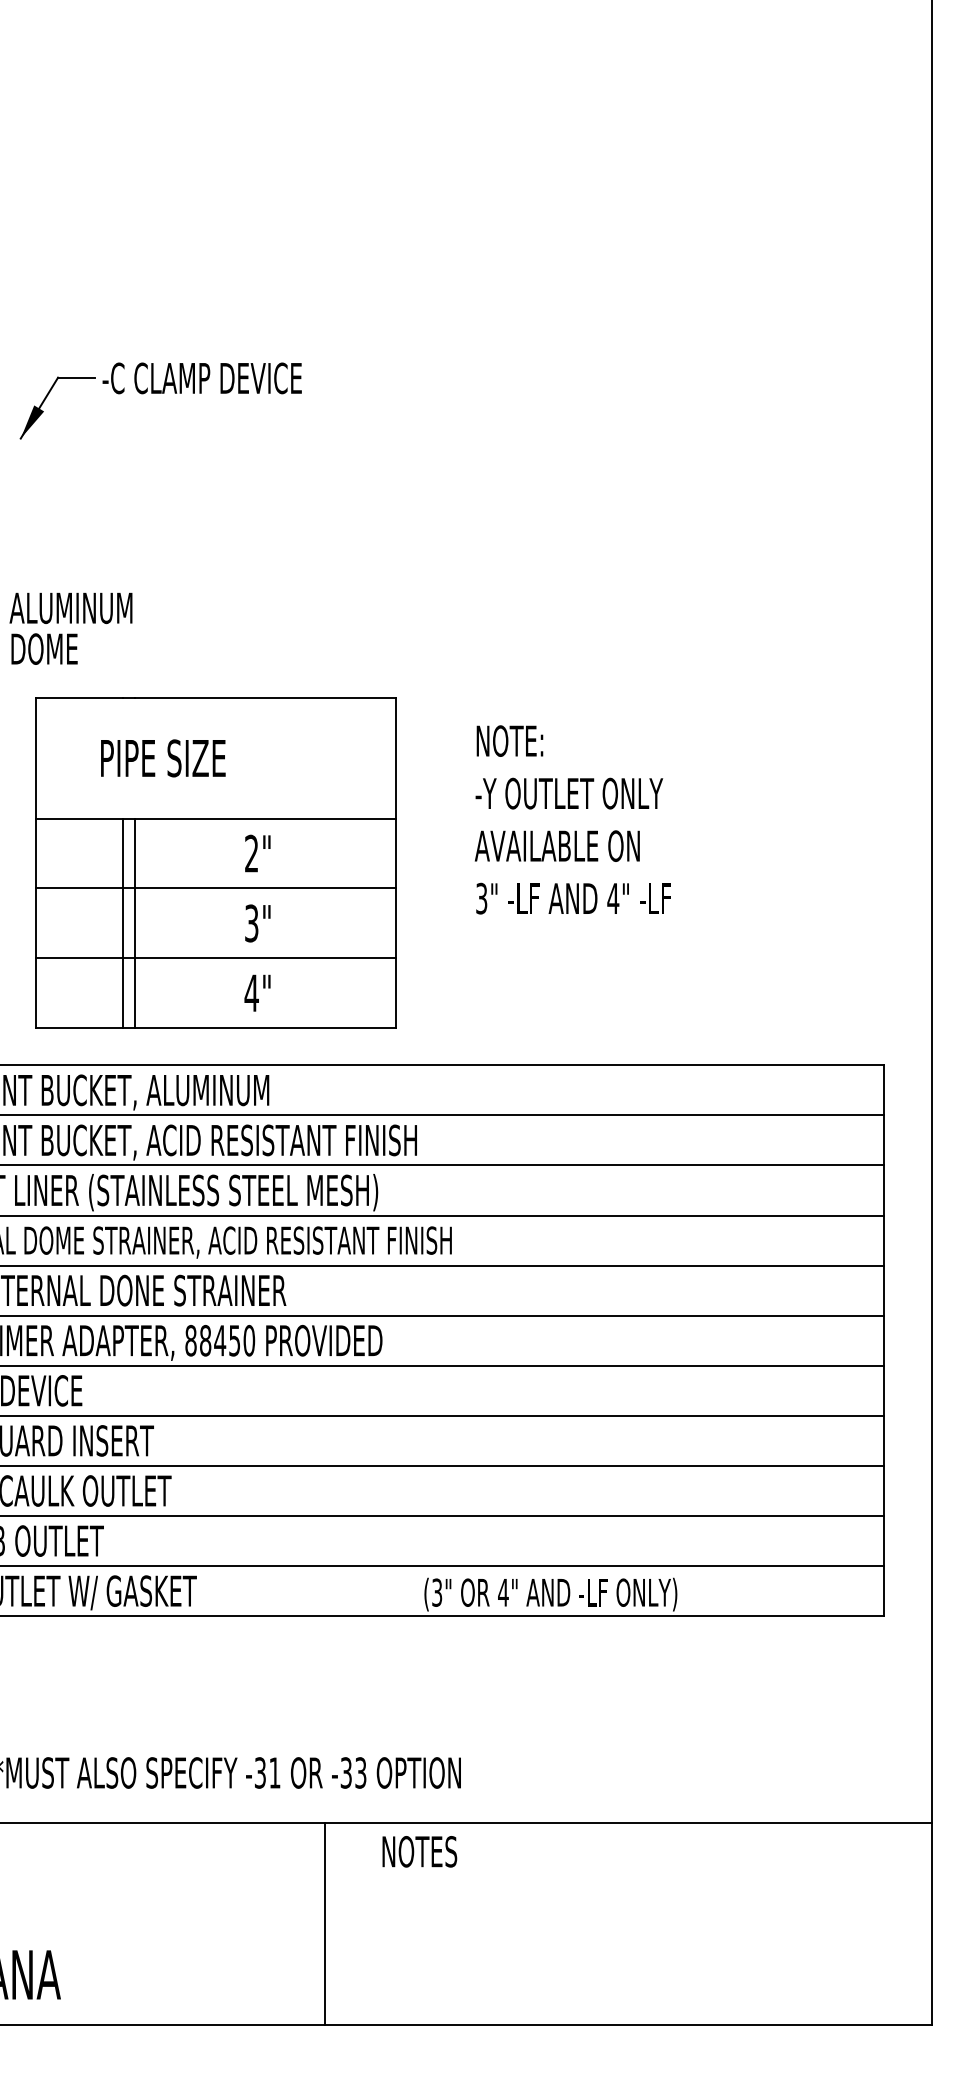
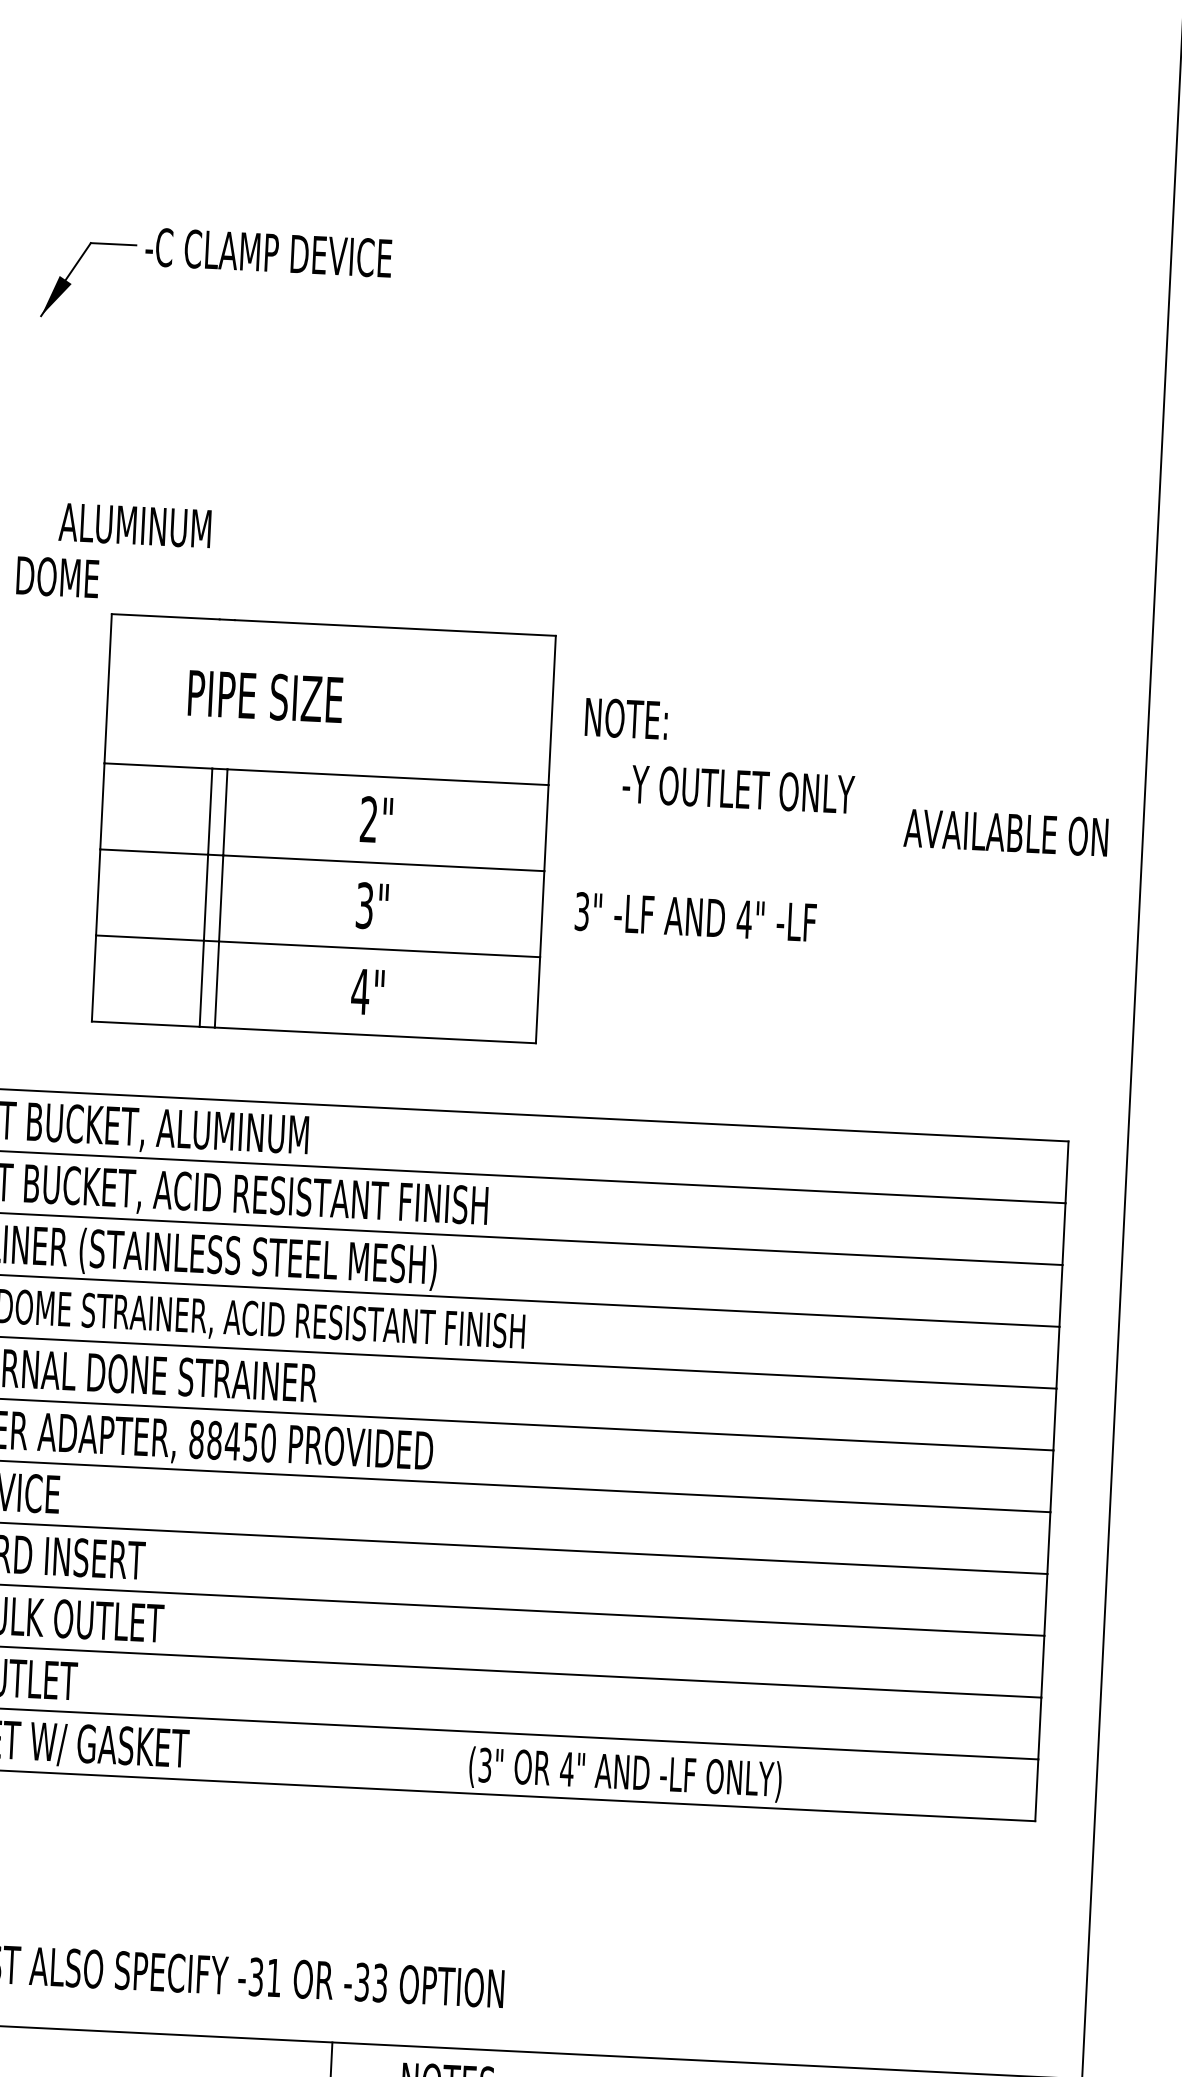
text: (70, 608) -> (134, 525), moved
text: (569, 793) -> (738, 789), moved
text: (556, 845) -> (1005, 831), moved
part: (215, 862) -> (323, 828), moved

